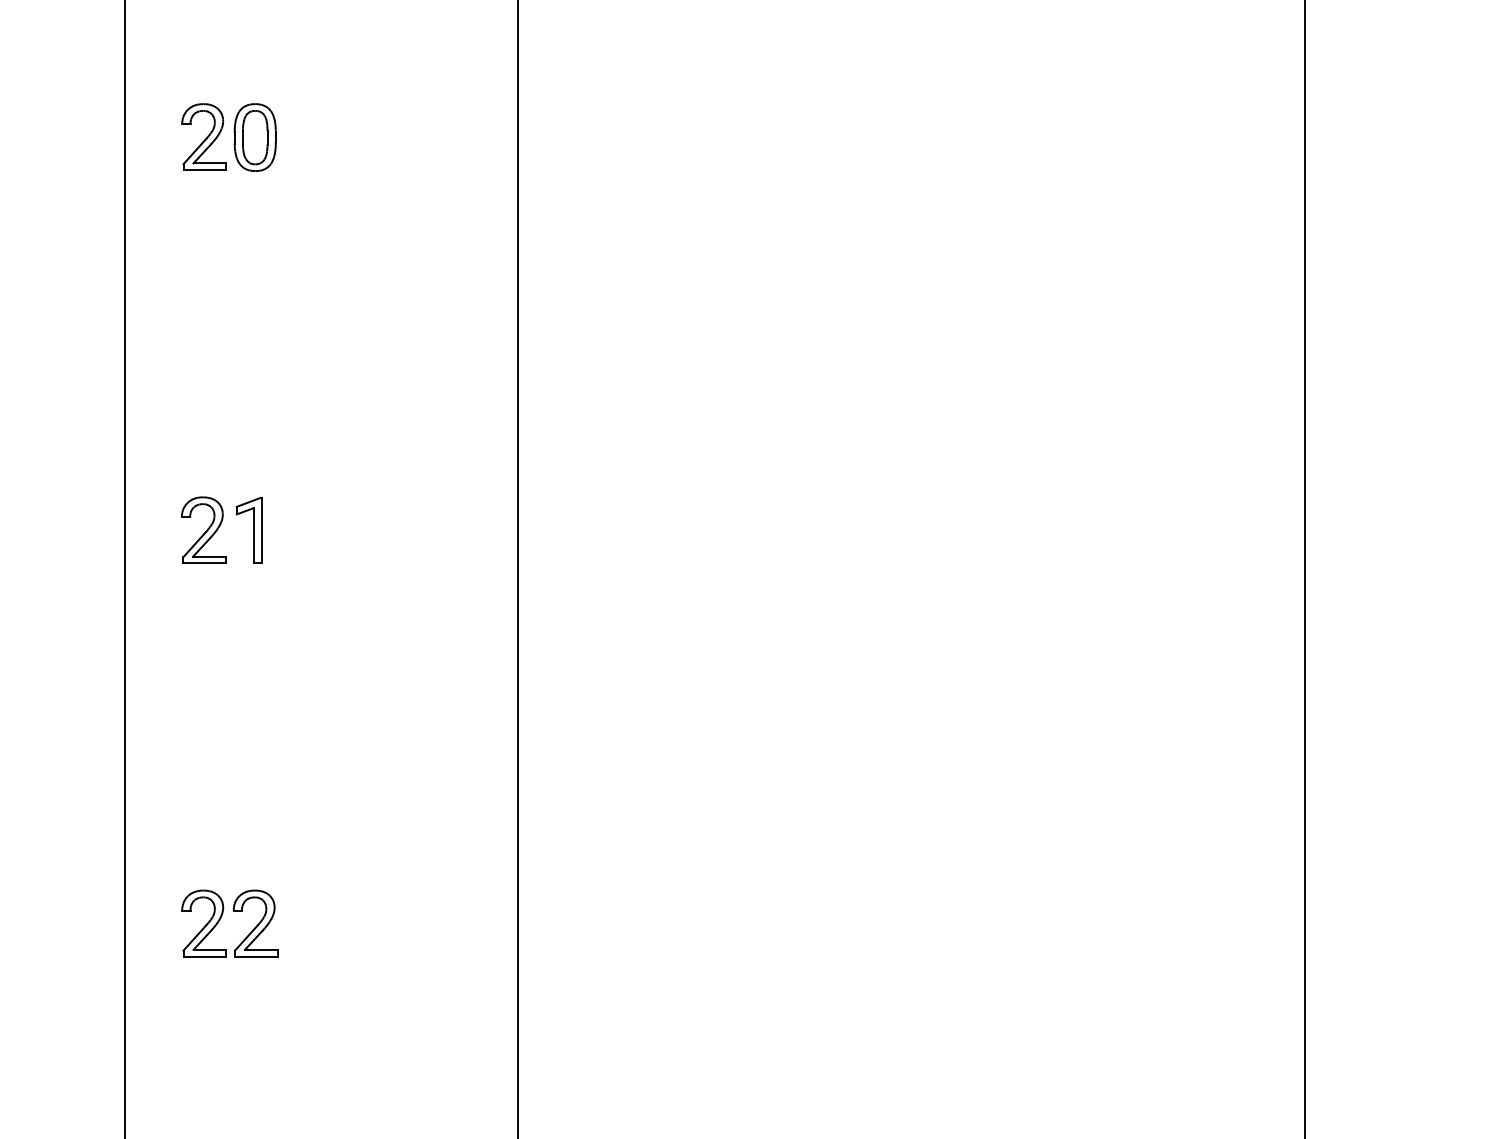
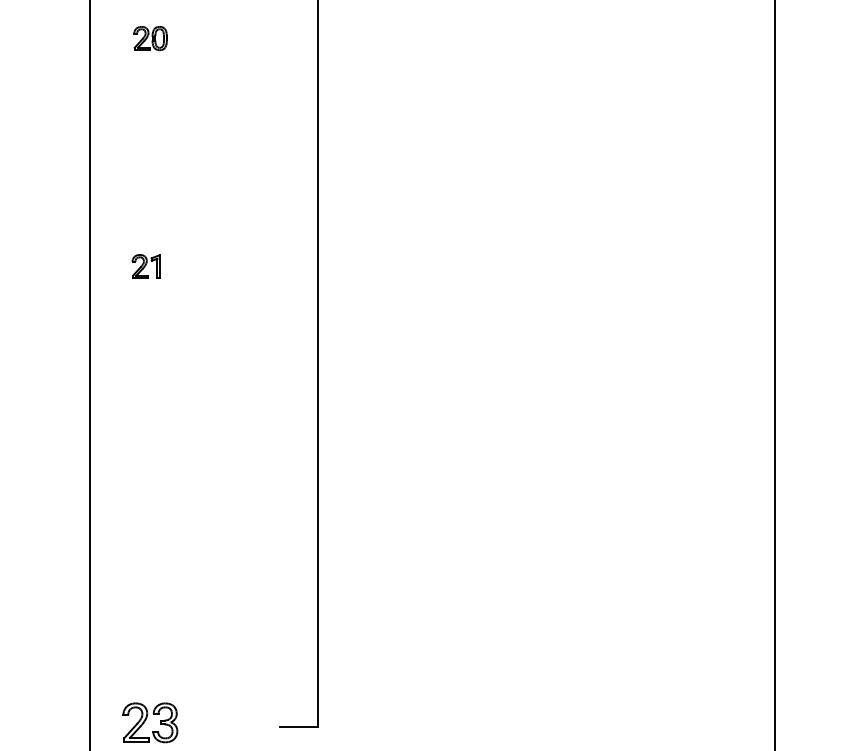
part: (228, 137) -> (150, 38), size x0.6
part: (221, 530) -> (146, 266), size x0.6
part: (228, 923) -> (150, 494), removed

